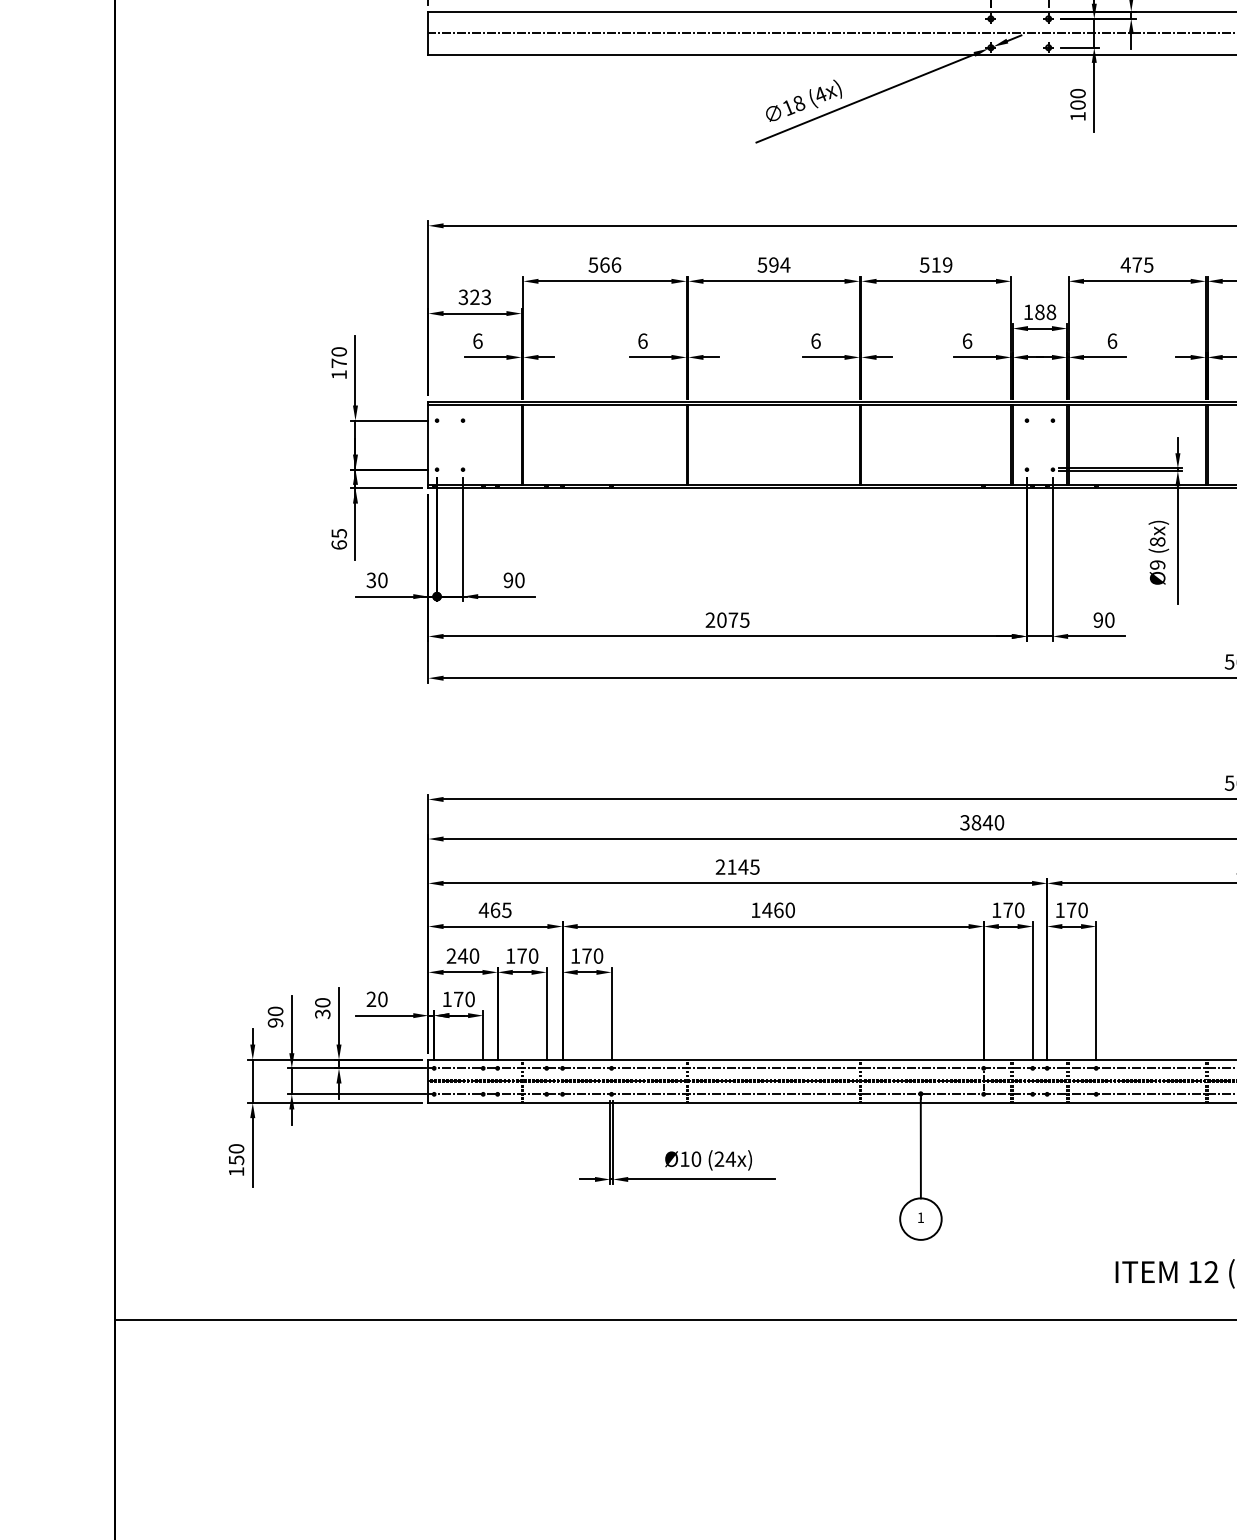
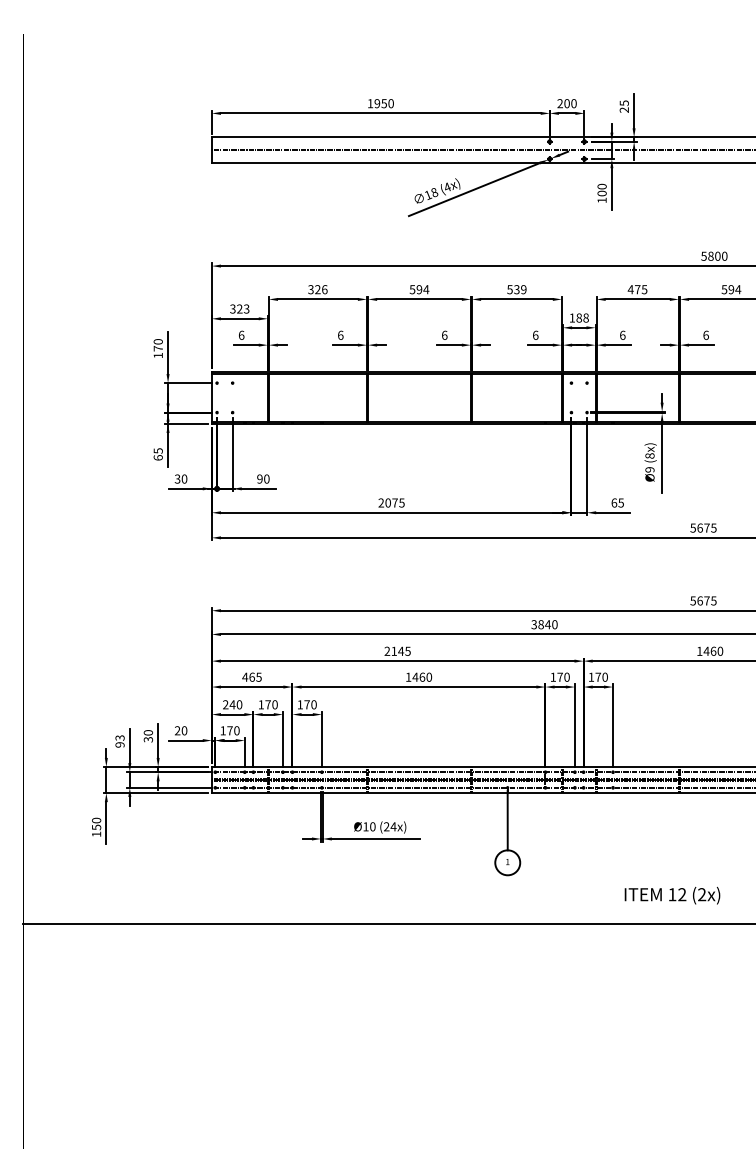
text: (599, 264) -> (314, 289), 566 -> 326
text: (935, 264) -> (516, 289), 519 -> 539
text: (1103, 619) -> (617, 502), 90 -> 65
text: (274, 1010) -> (119, 737), 90 -> 93

